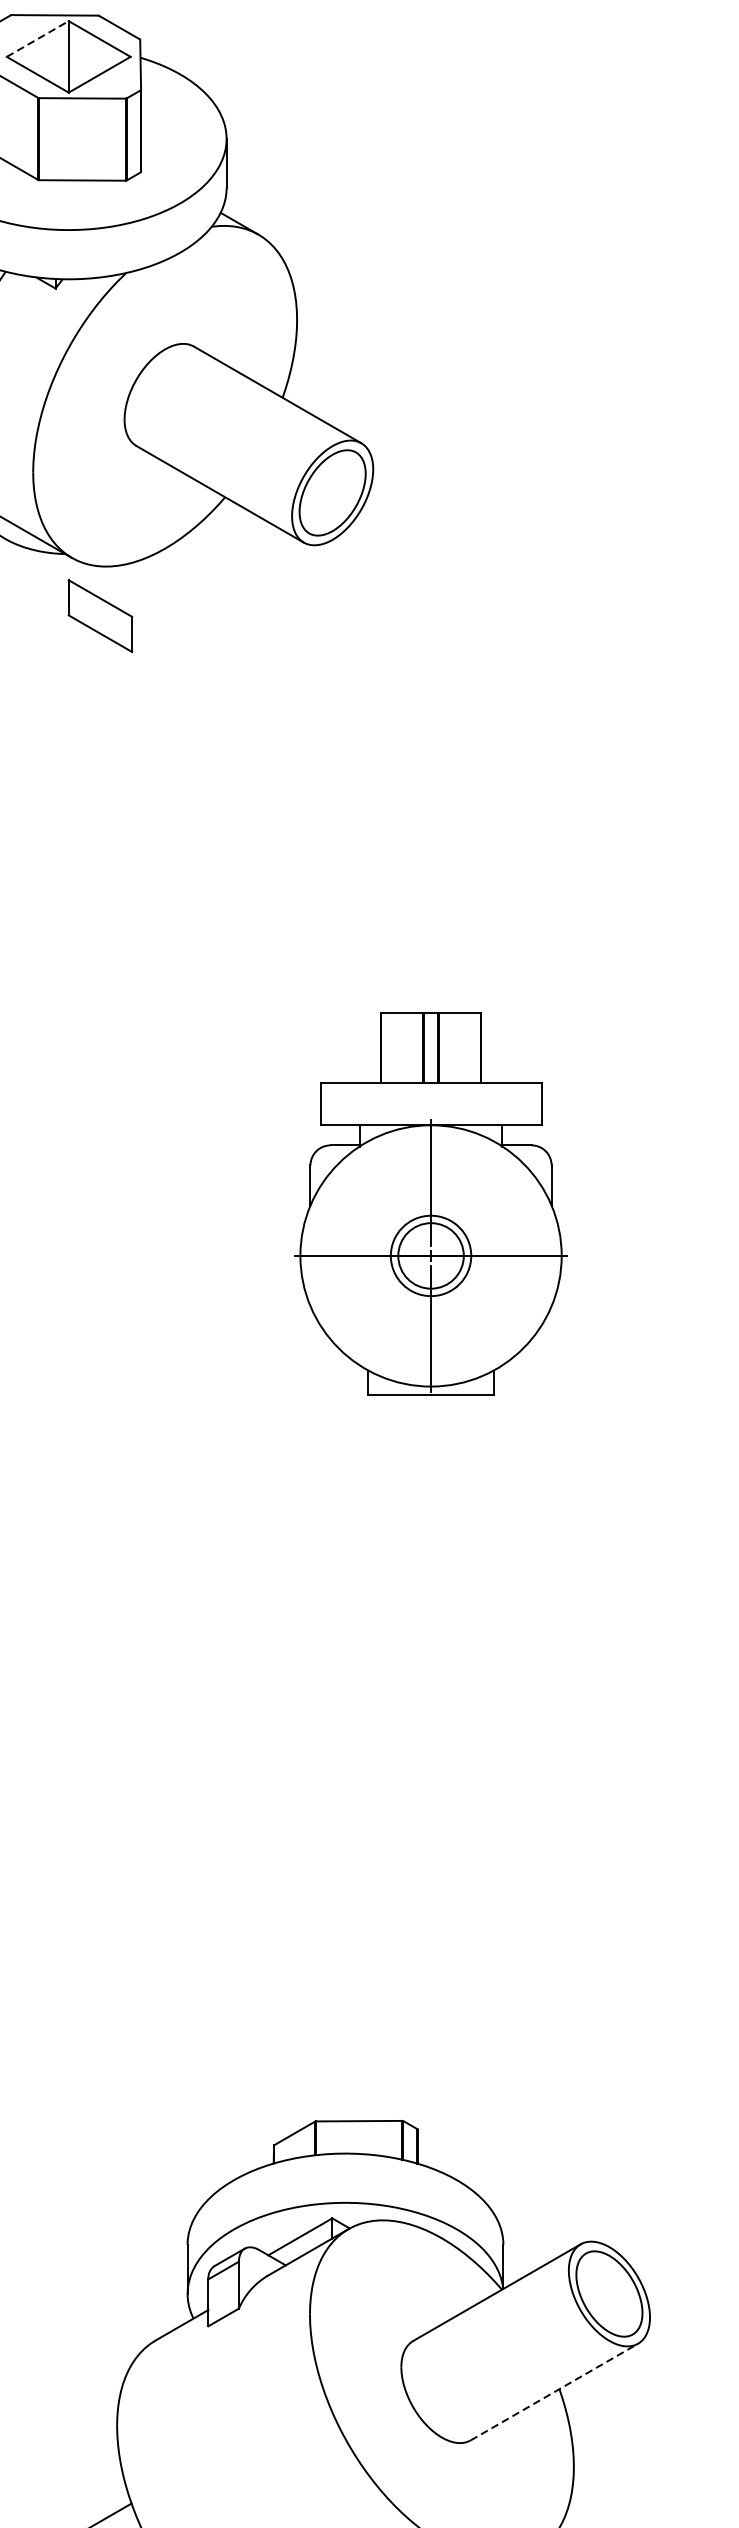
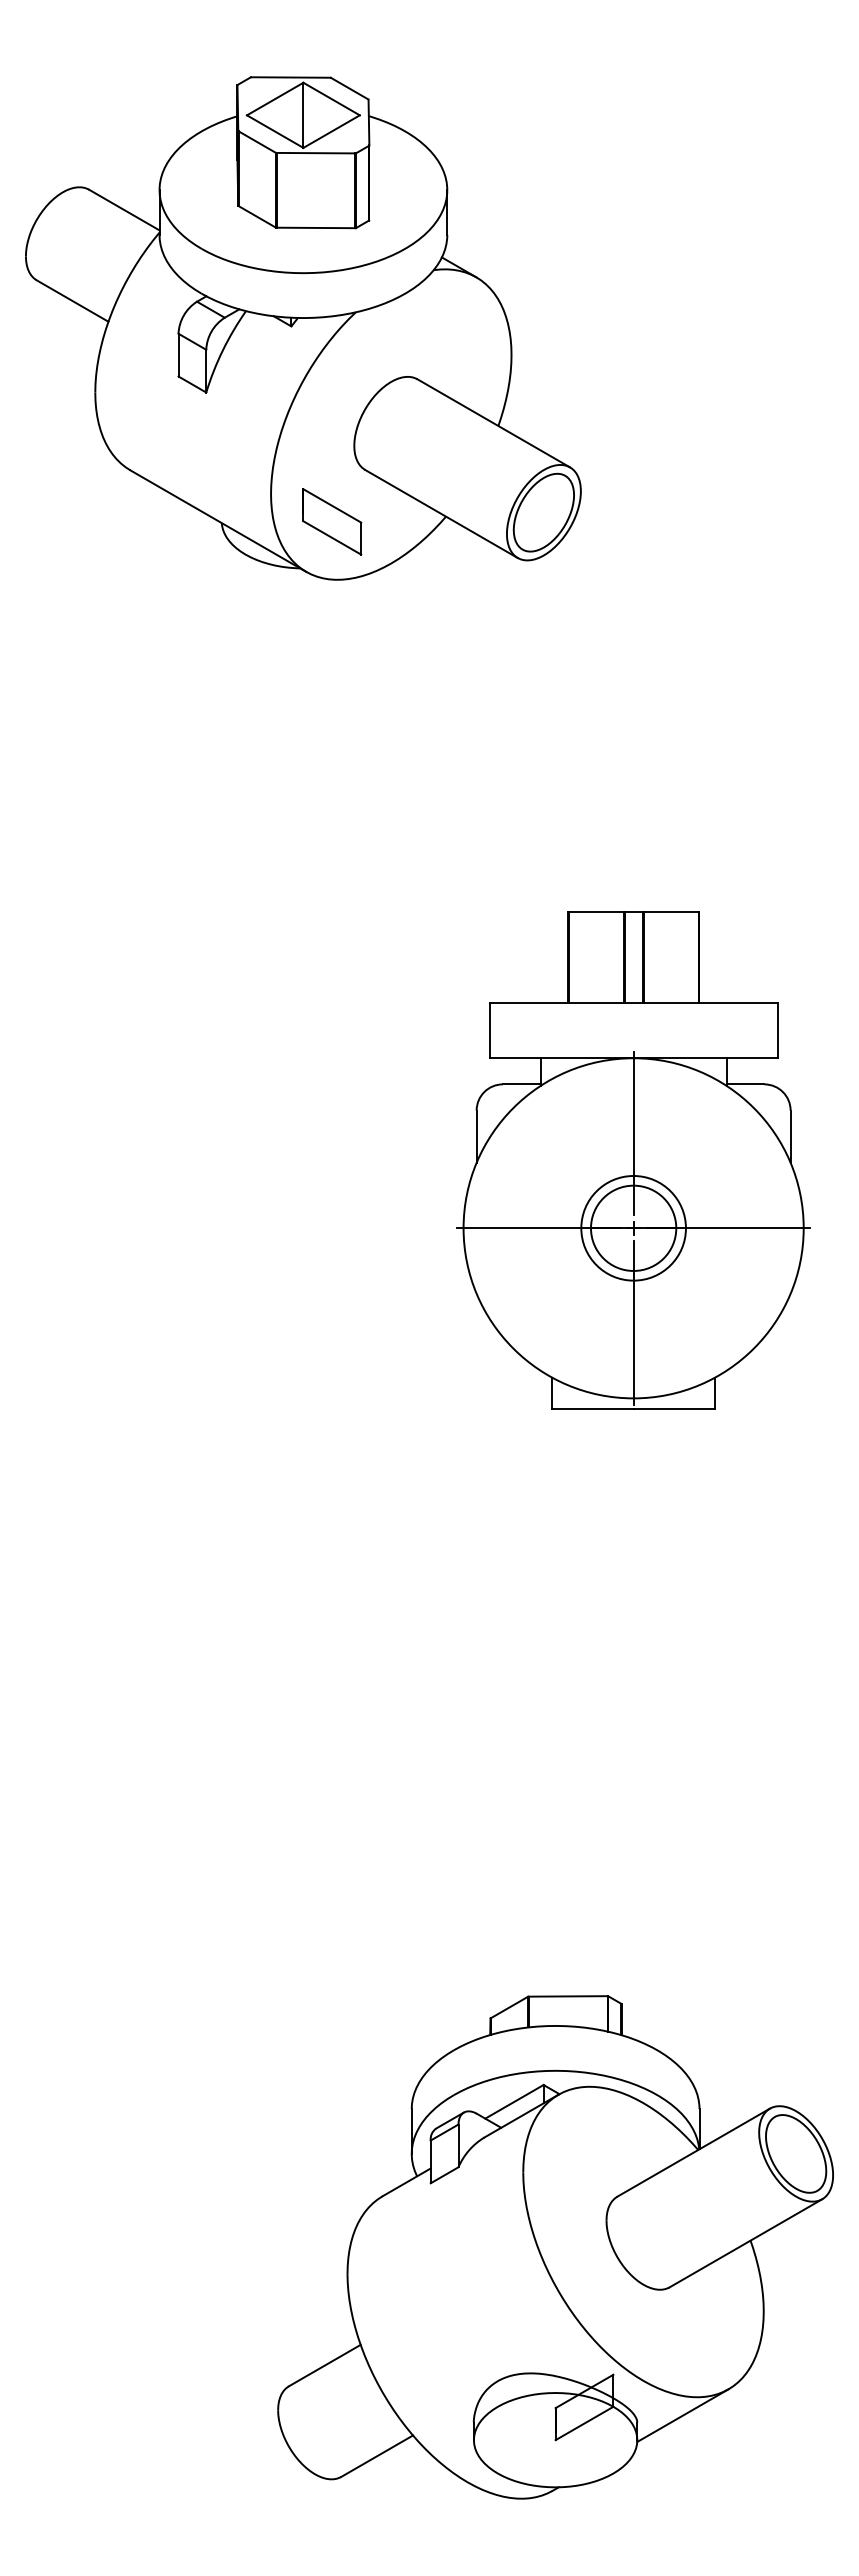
line: (38, 39) -> (275, 99), dashed -> solid
part: (100, 615) -> (332, 521), moved
part: (430, 1203) -> (633, 1160), size x1.43
line: (554, 2392) -> (746, 2243), dashed -> solid

